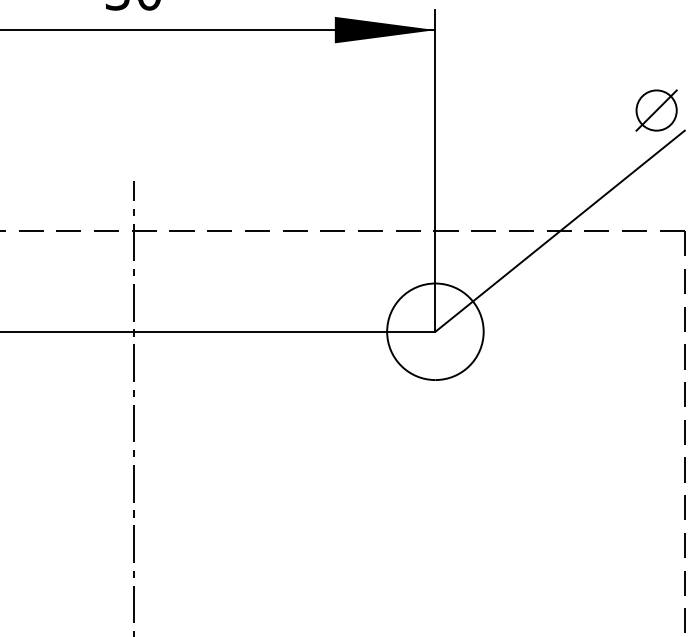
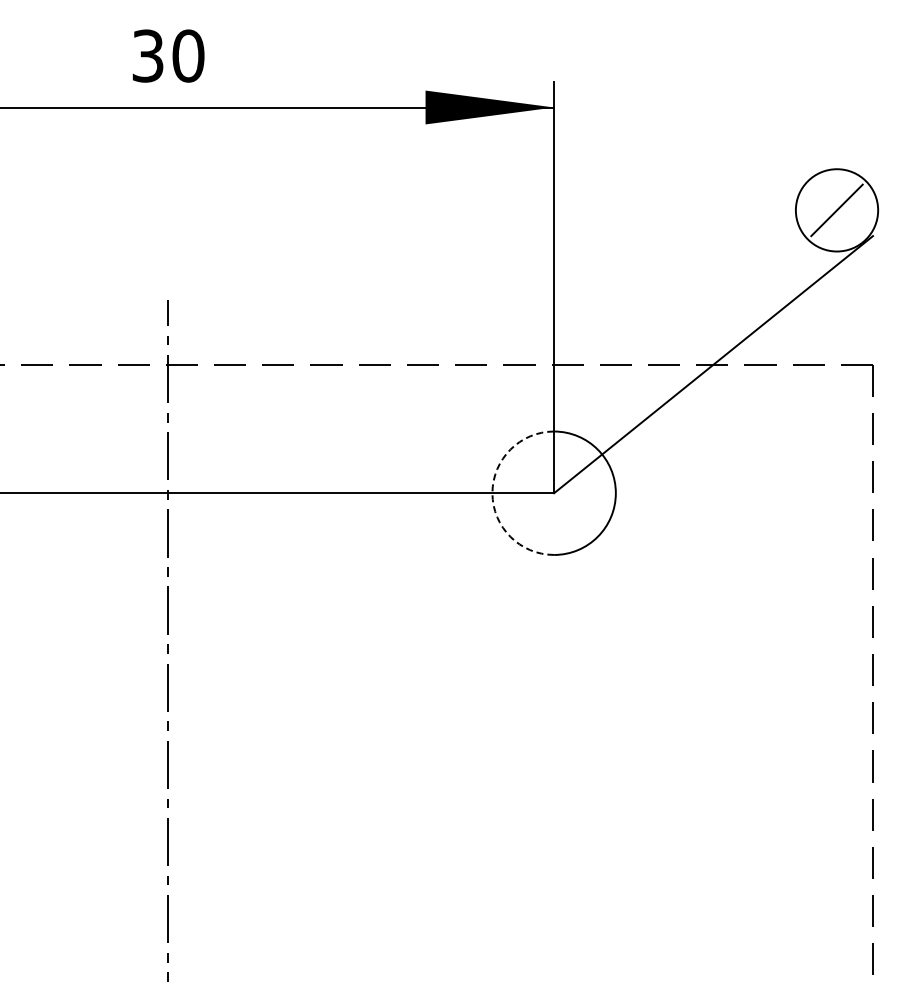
circle: (656, 110) -> (836, 210), size x1.6
arc: (387, 331) -> (492, 493), solid -> dashed

